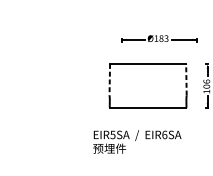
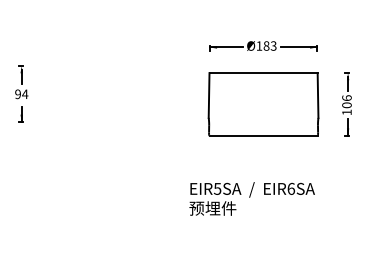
part: (159, 38) -> (263, 46), moved
line: (110, 79) -> (209, 95), dashed -> solid
line: (186, 79) -> (318, 94), dashed -> solid
text: (136, 141) -> (251, 198), moved

